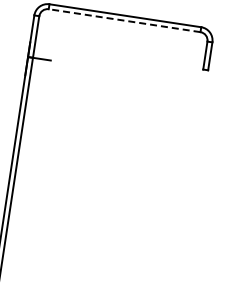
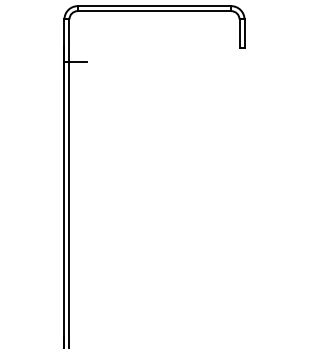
line: (124, 21) -> (154, 11), dashed -> solid

